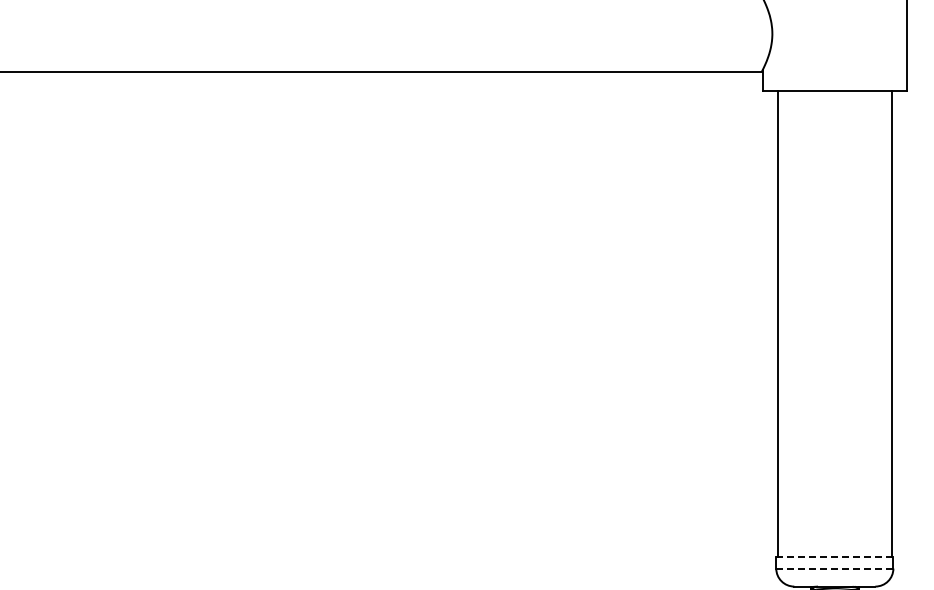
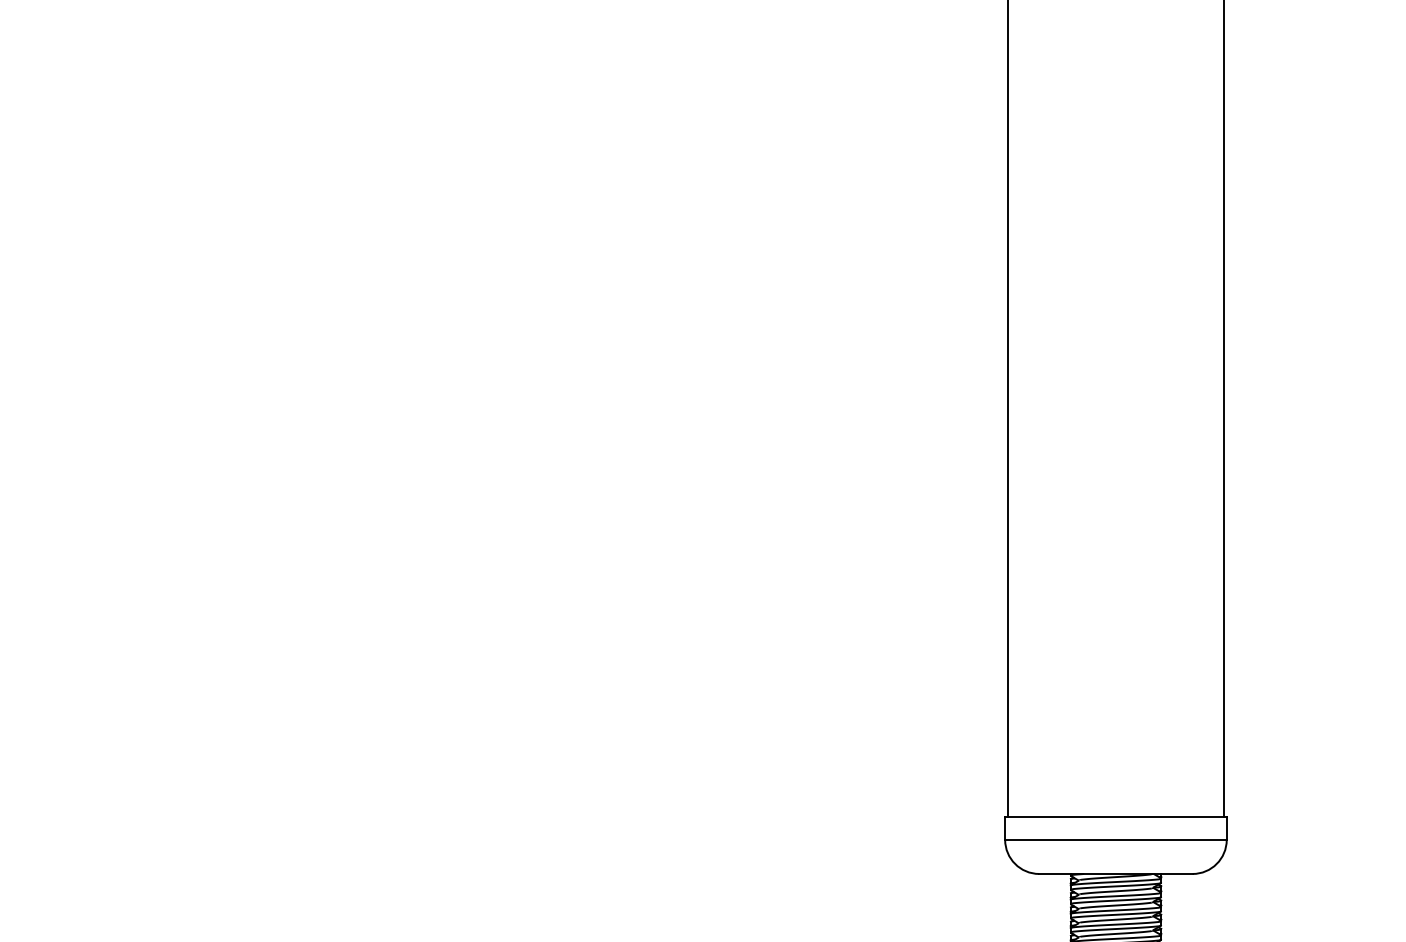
line: (834, 556) -> (1115, 817), dashed -> solid
line: (834, 568) -> (1115, 839), dashed -> solid

